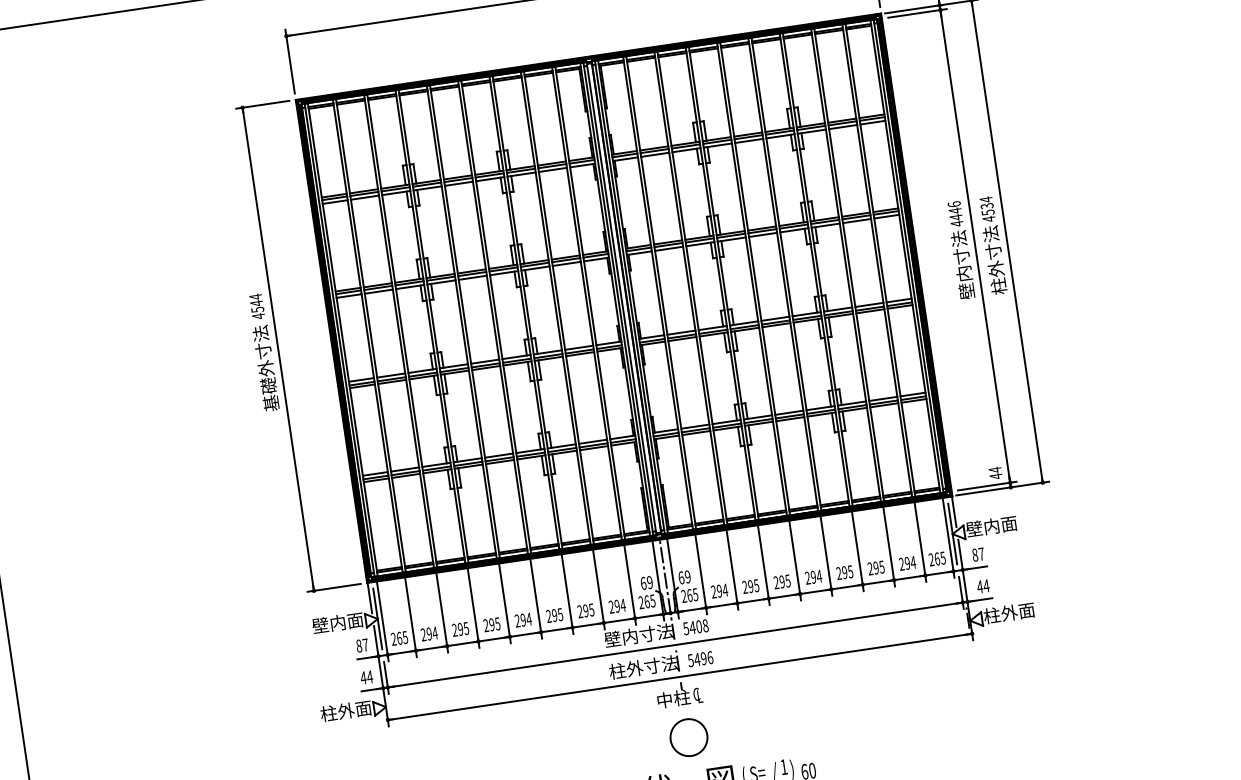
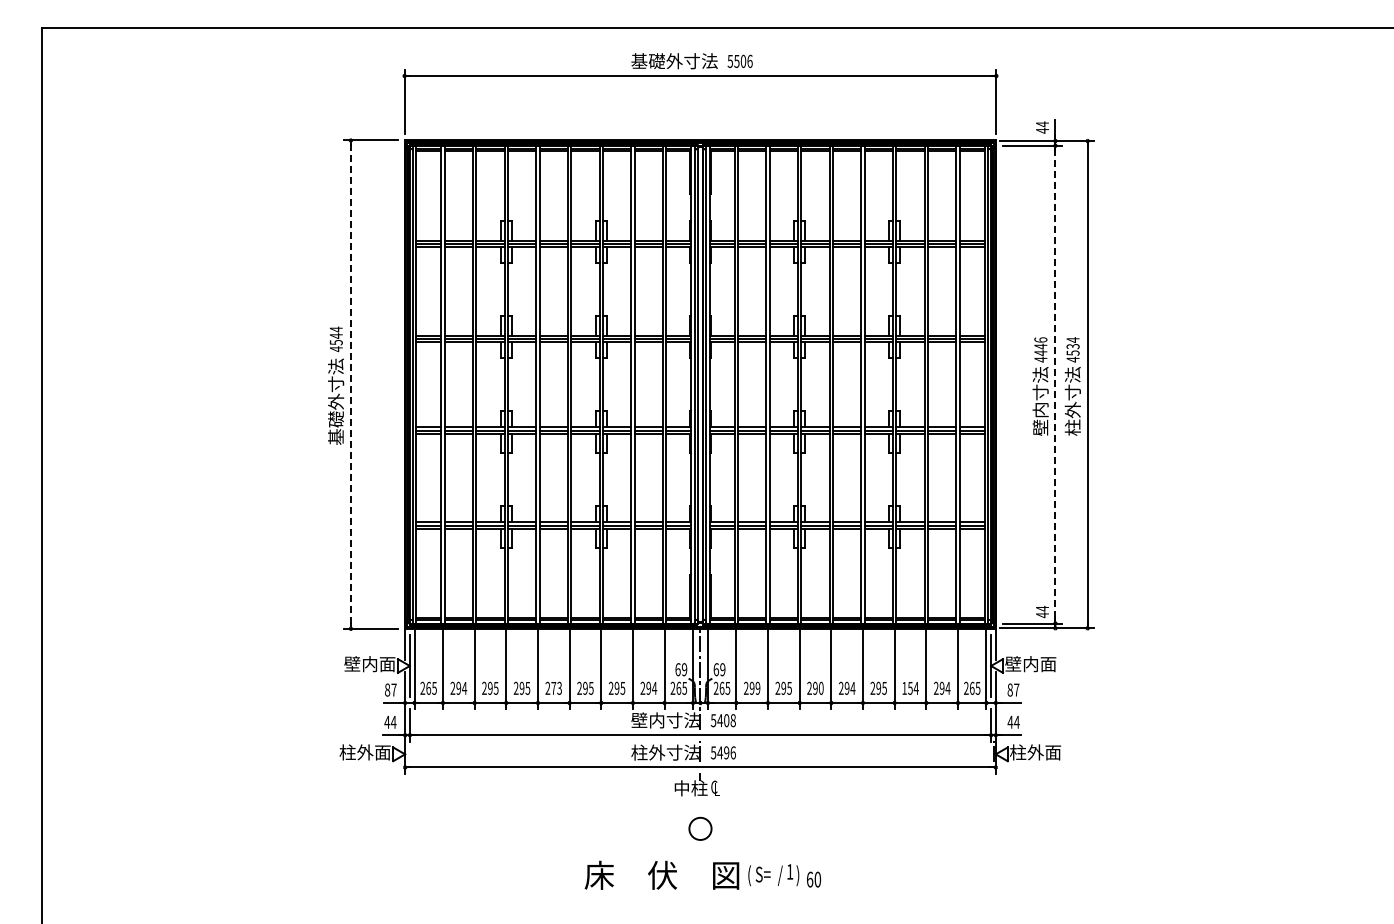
line: (975, 246) -> (1055, 384), solid -> dashed
line: (277, 349) -> (350, 384), solid -> dashed
text: (876, 567) -> (910, 687), 295 -> 154
text: (787, 580) -> (820, 687), 295 -> 290
text: (724, 589) -> (757, 687), 294 -> 299
text: (525, 618) -> (556, 687), 294 -> 273
circle: (688, 737) -> (700, 828), size x0.6

